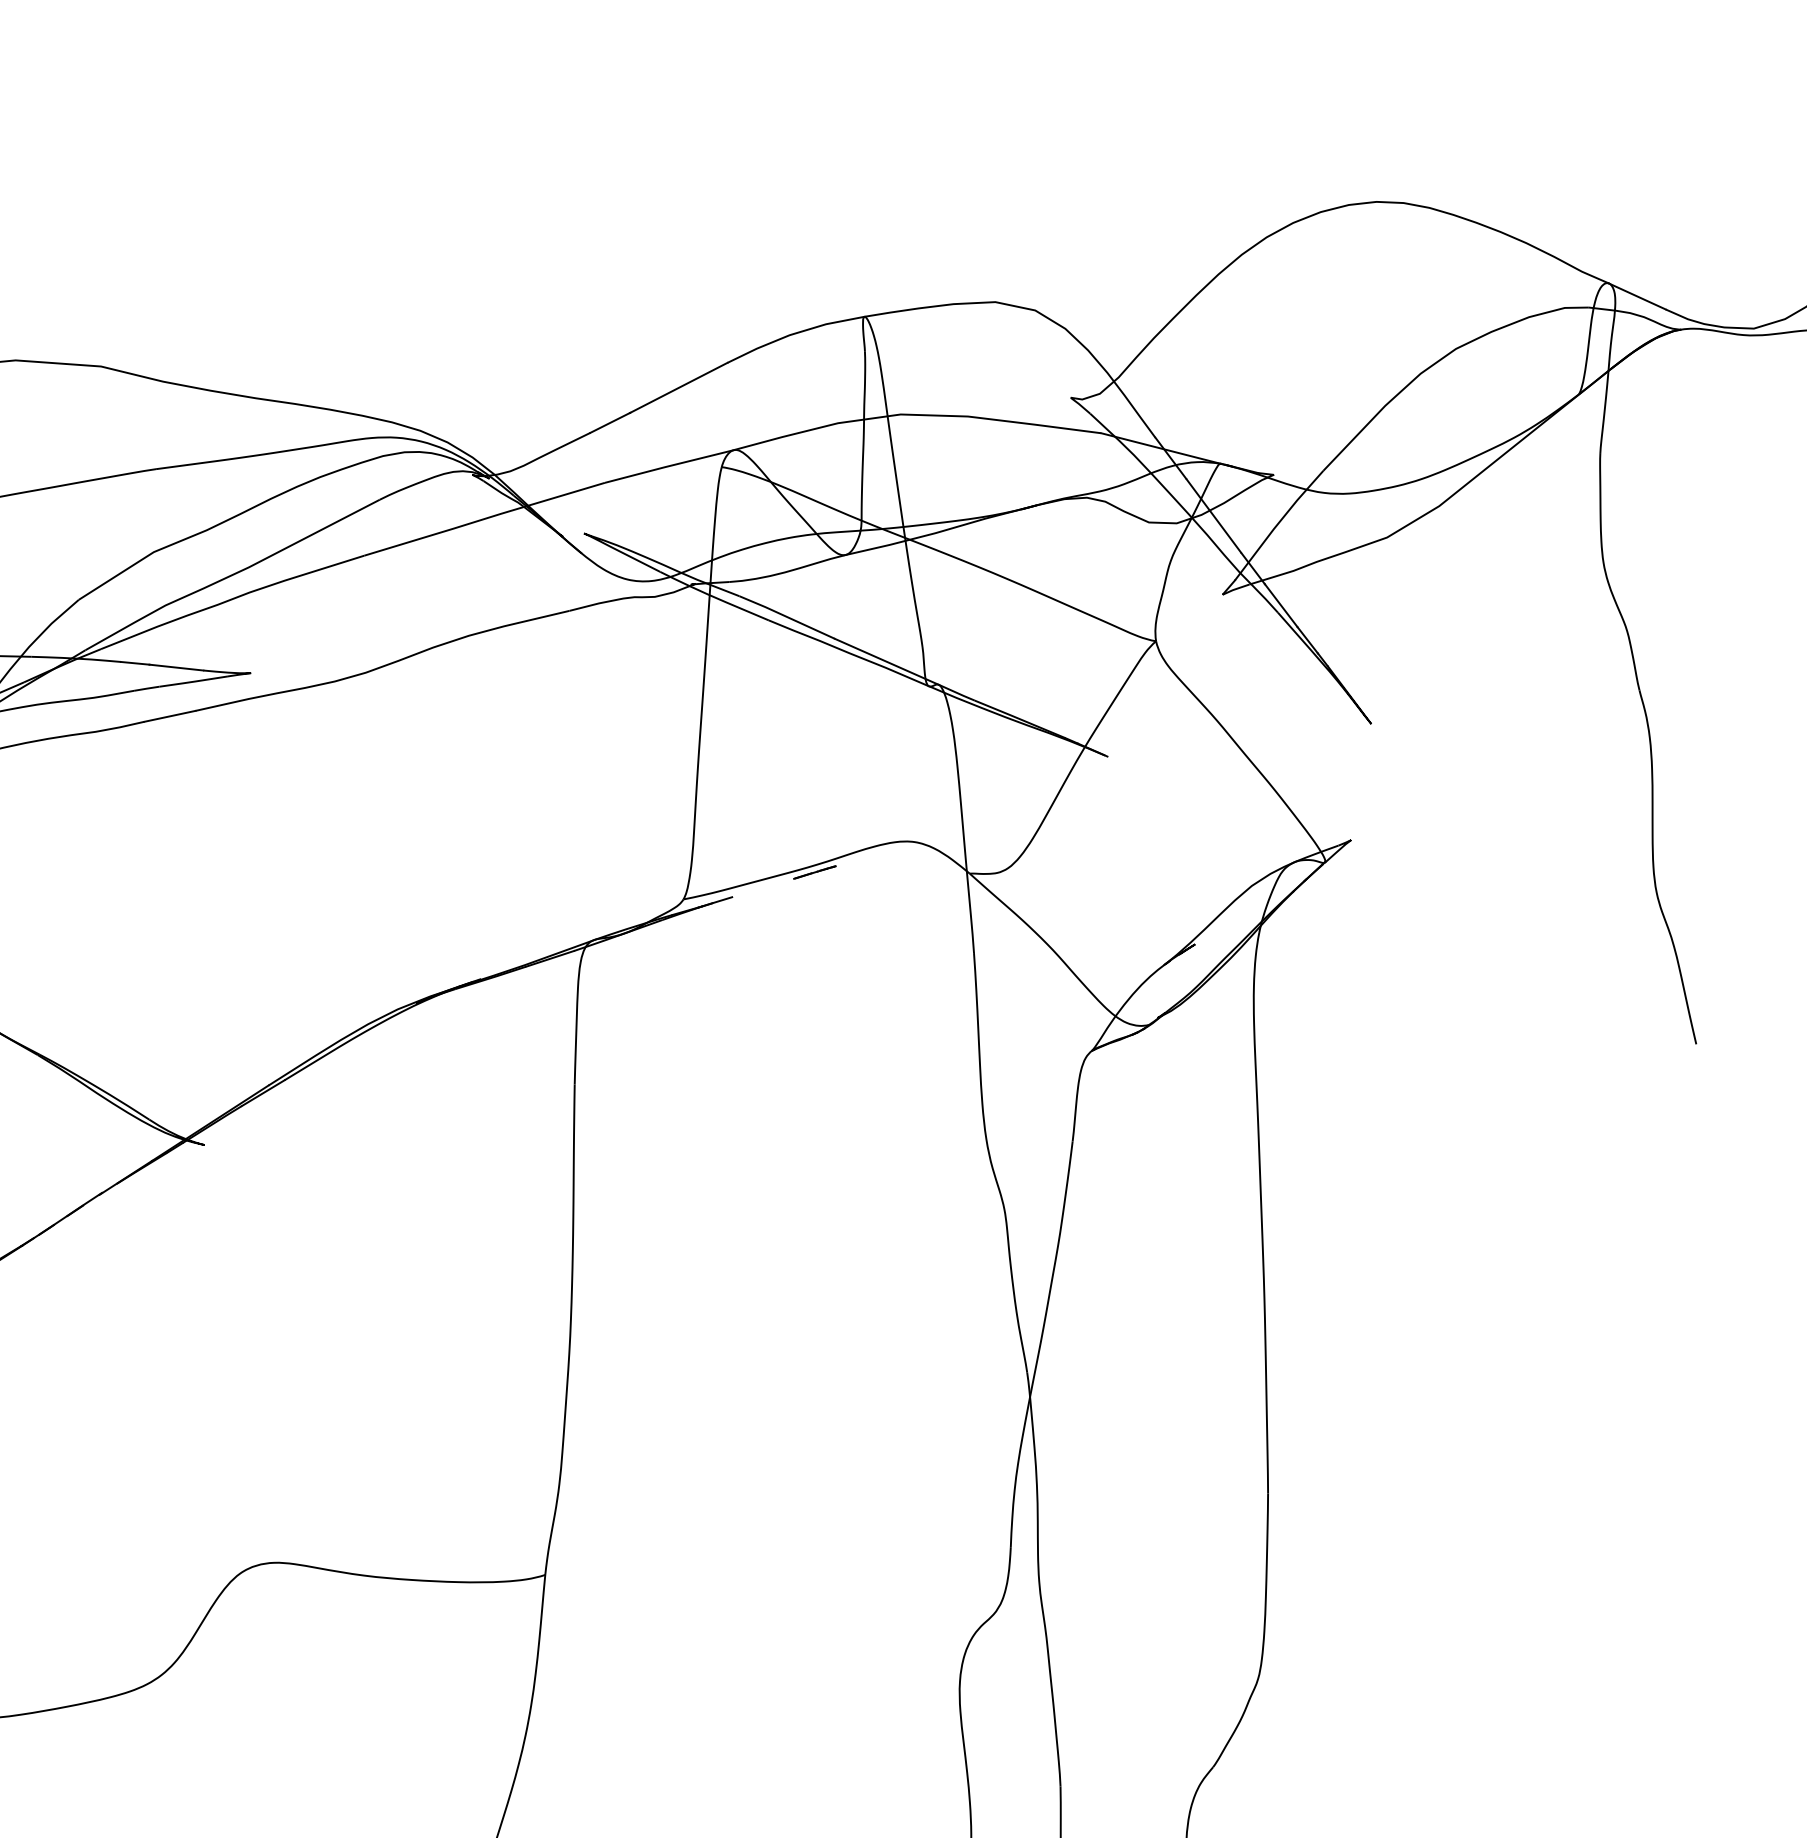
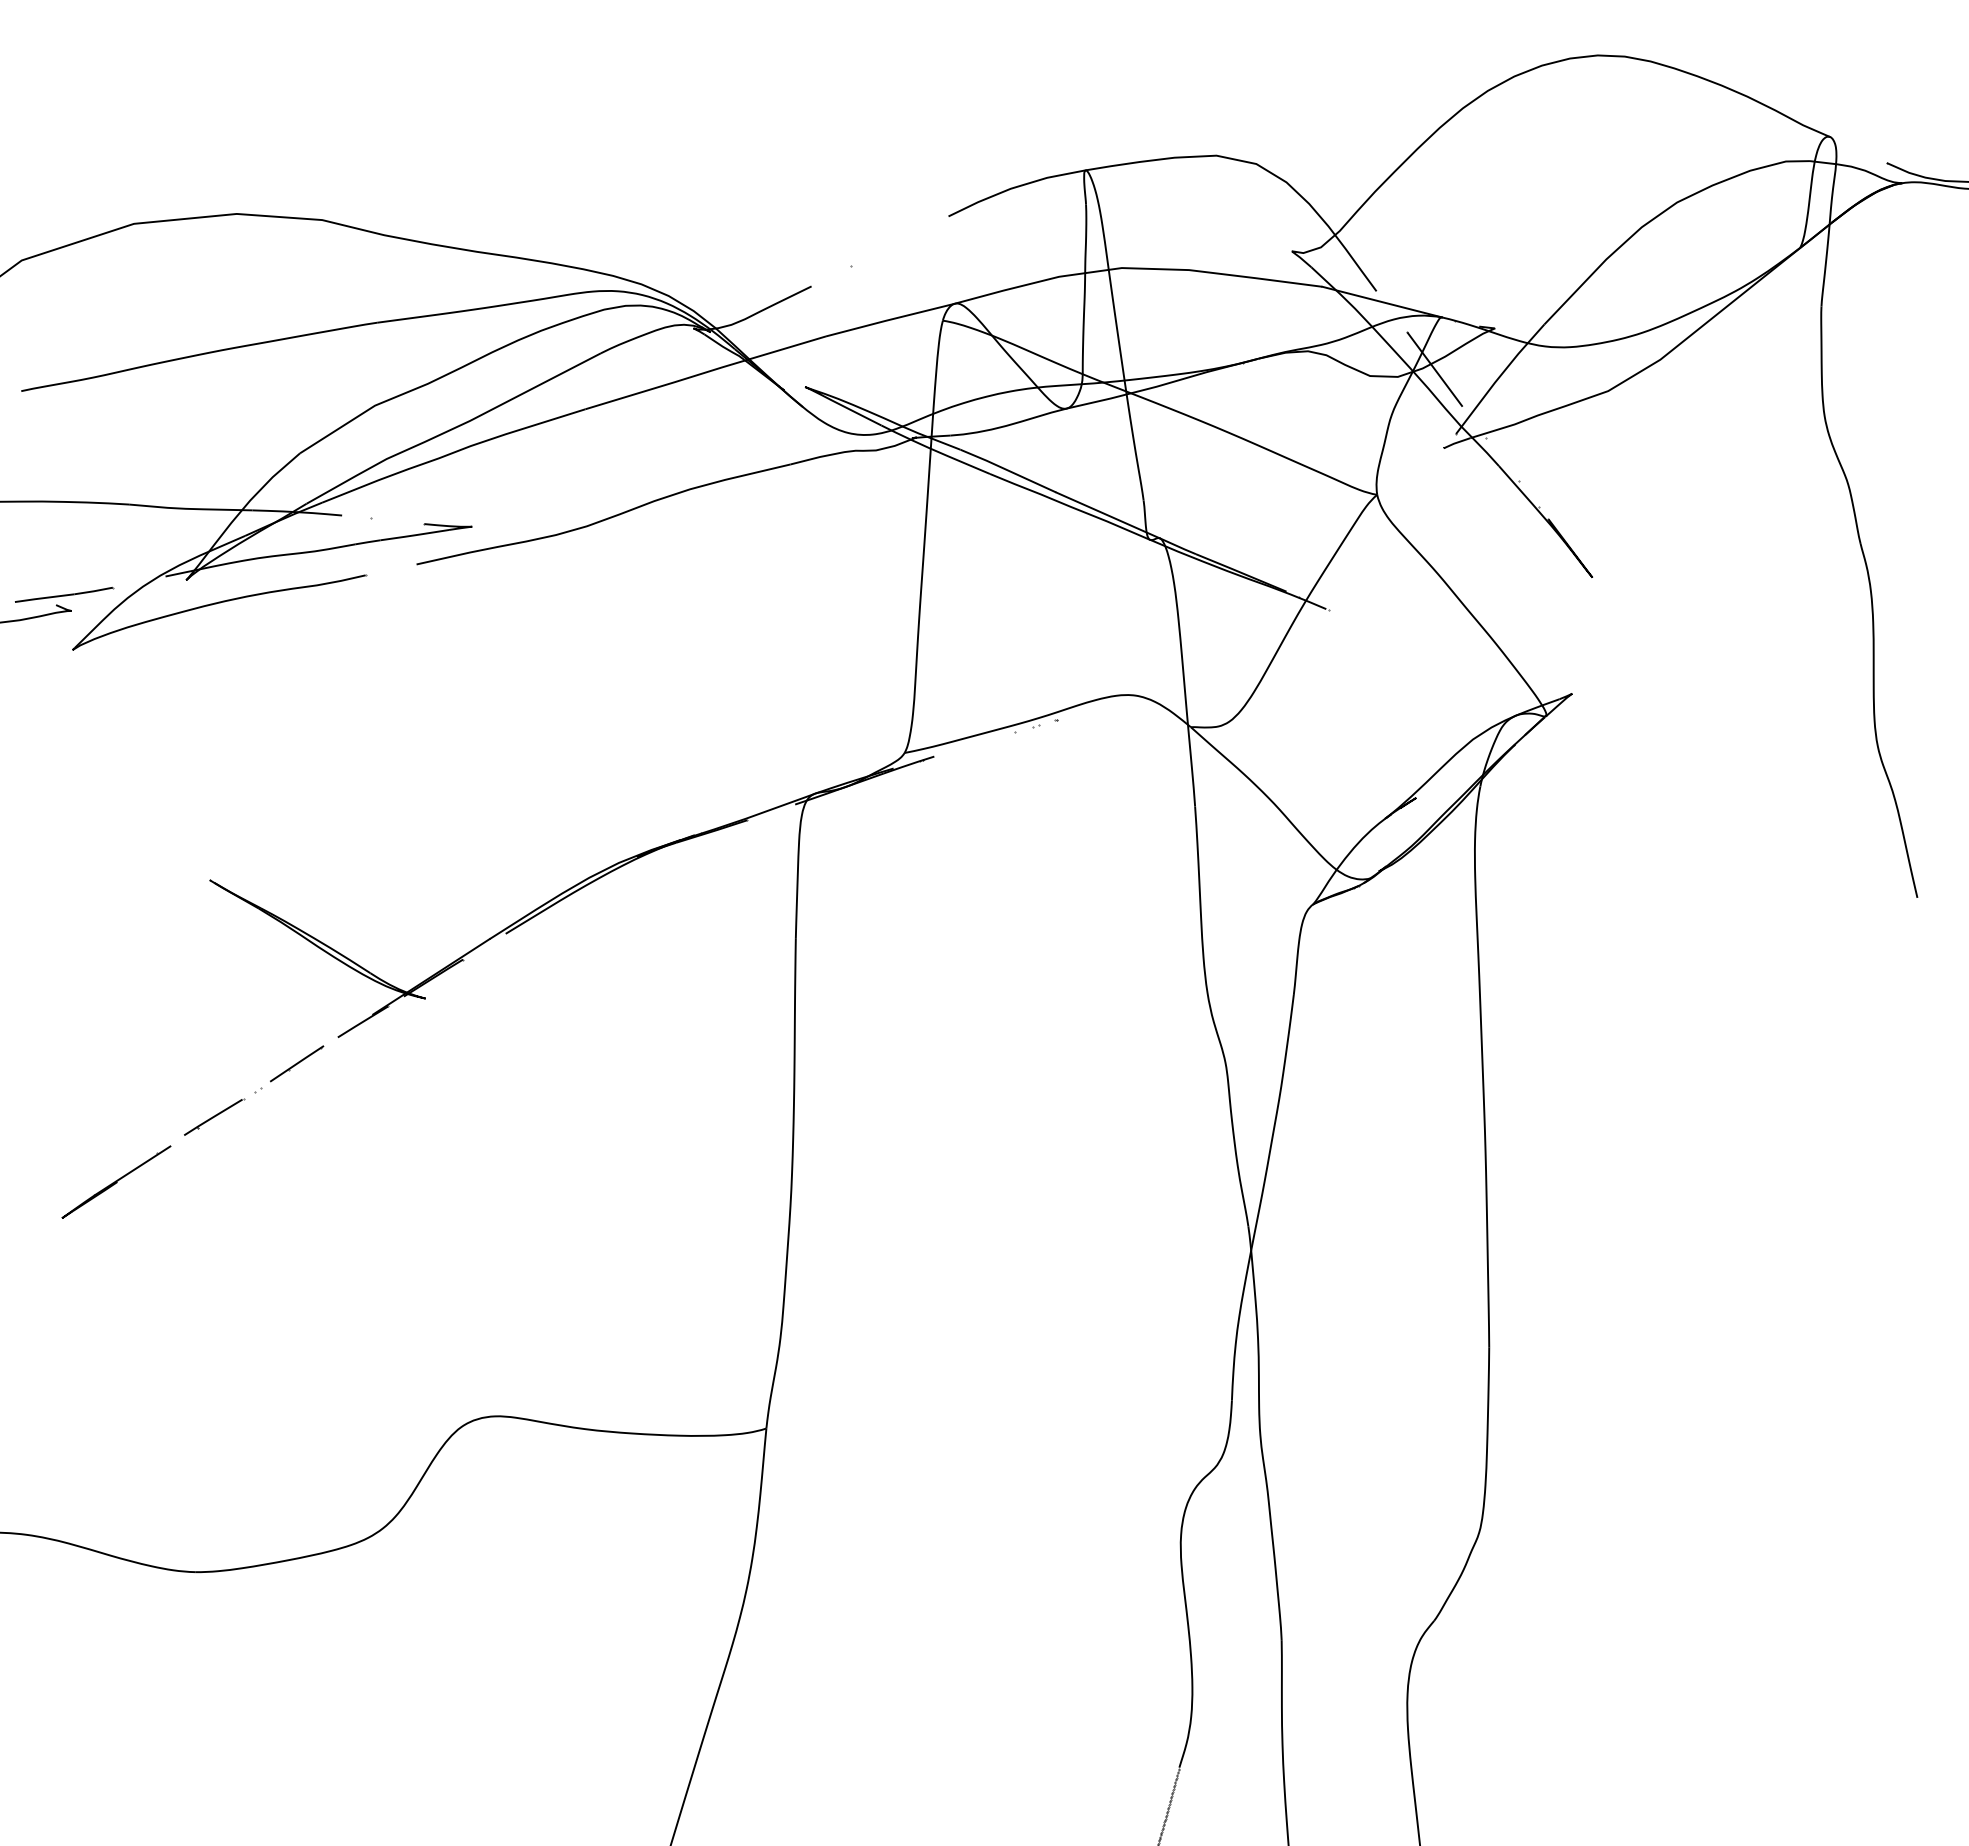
line: (678, 387) -> (899, 241), removed

